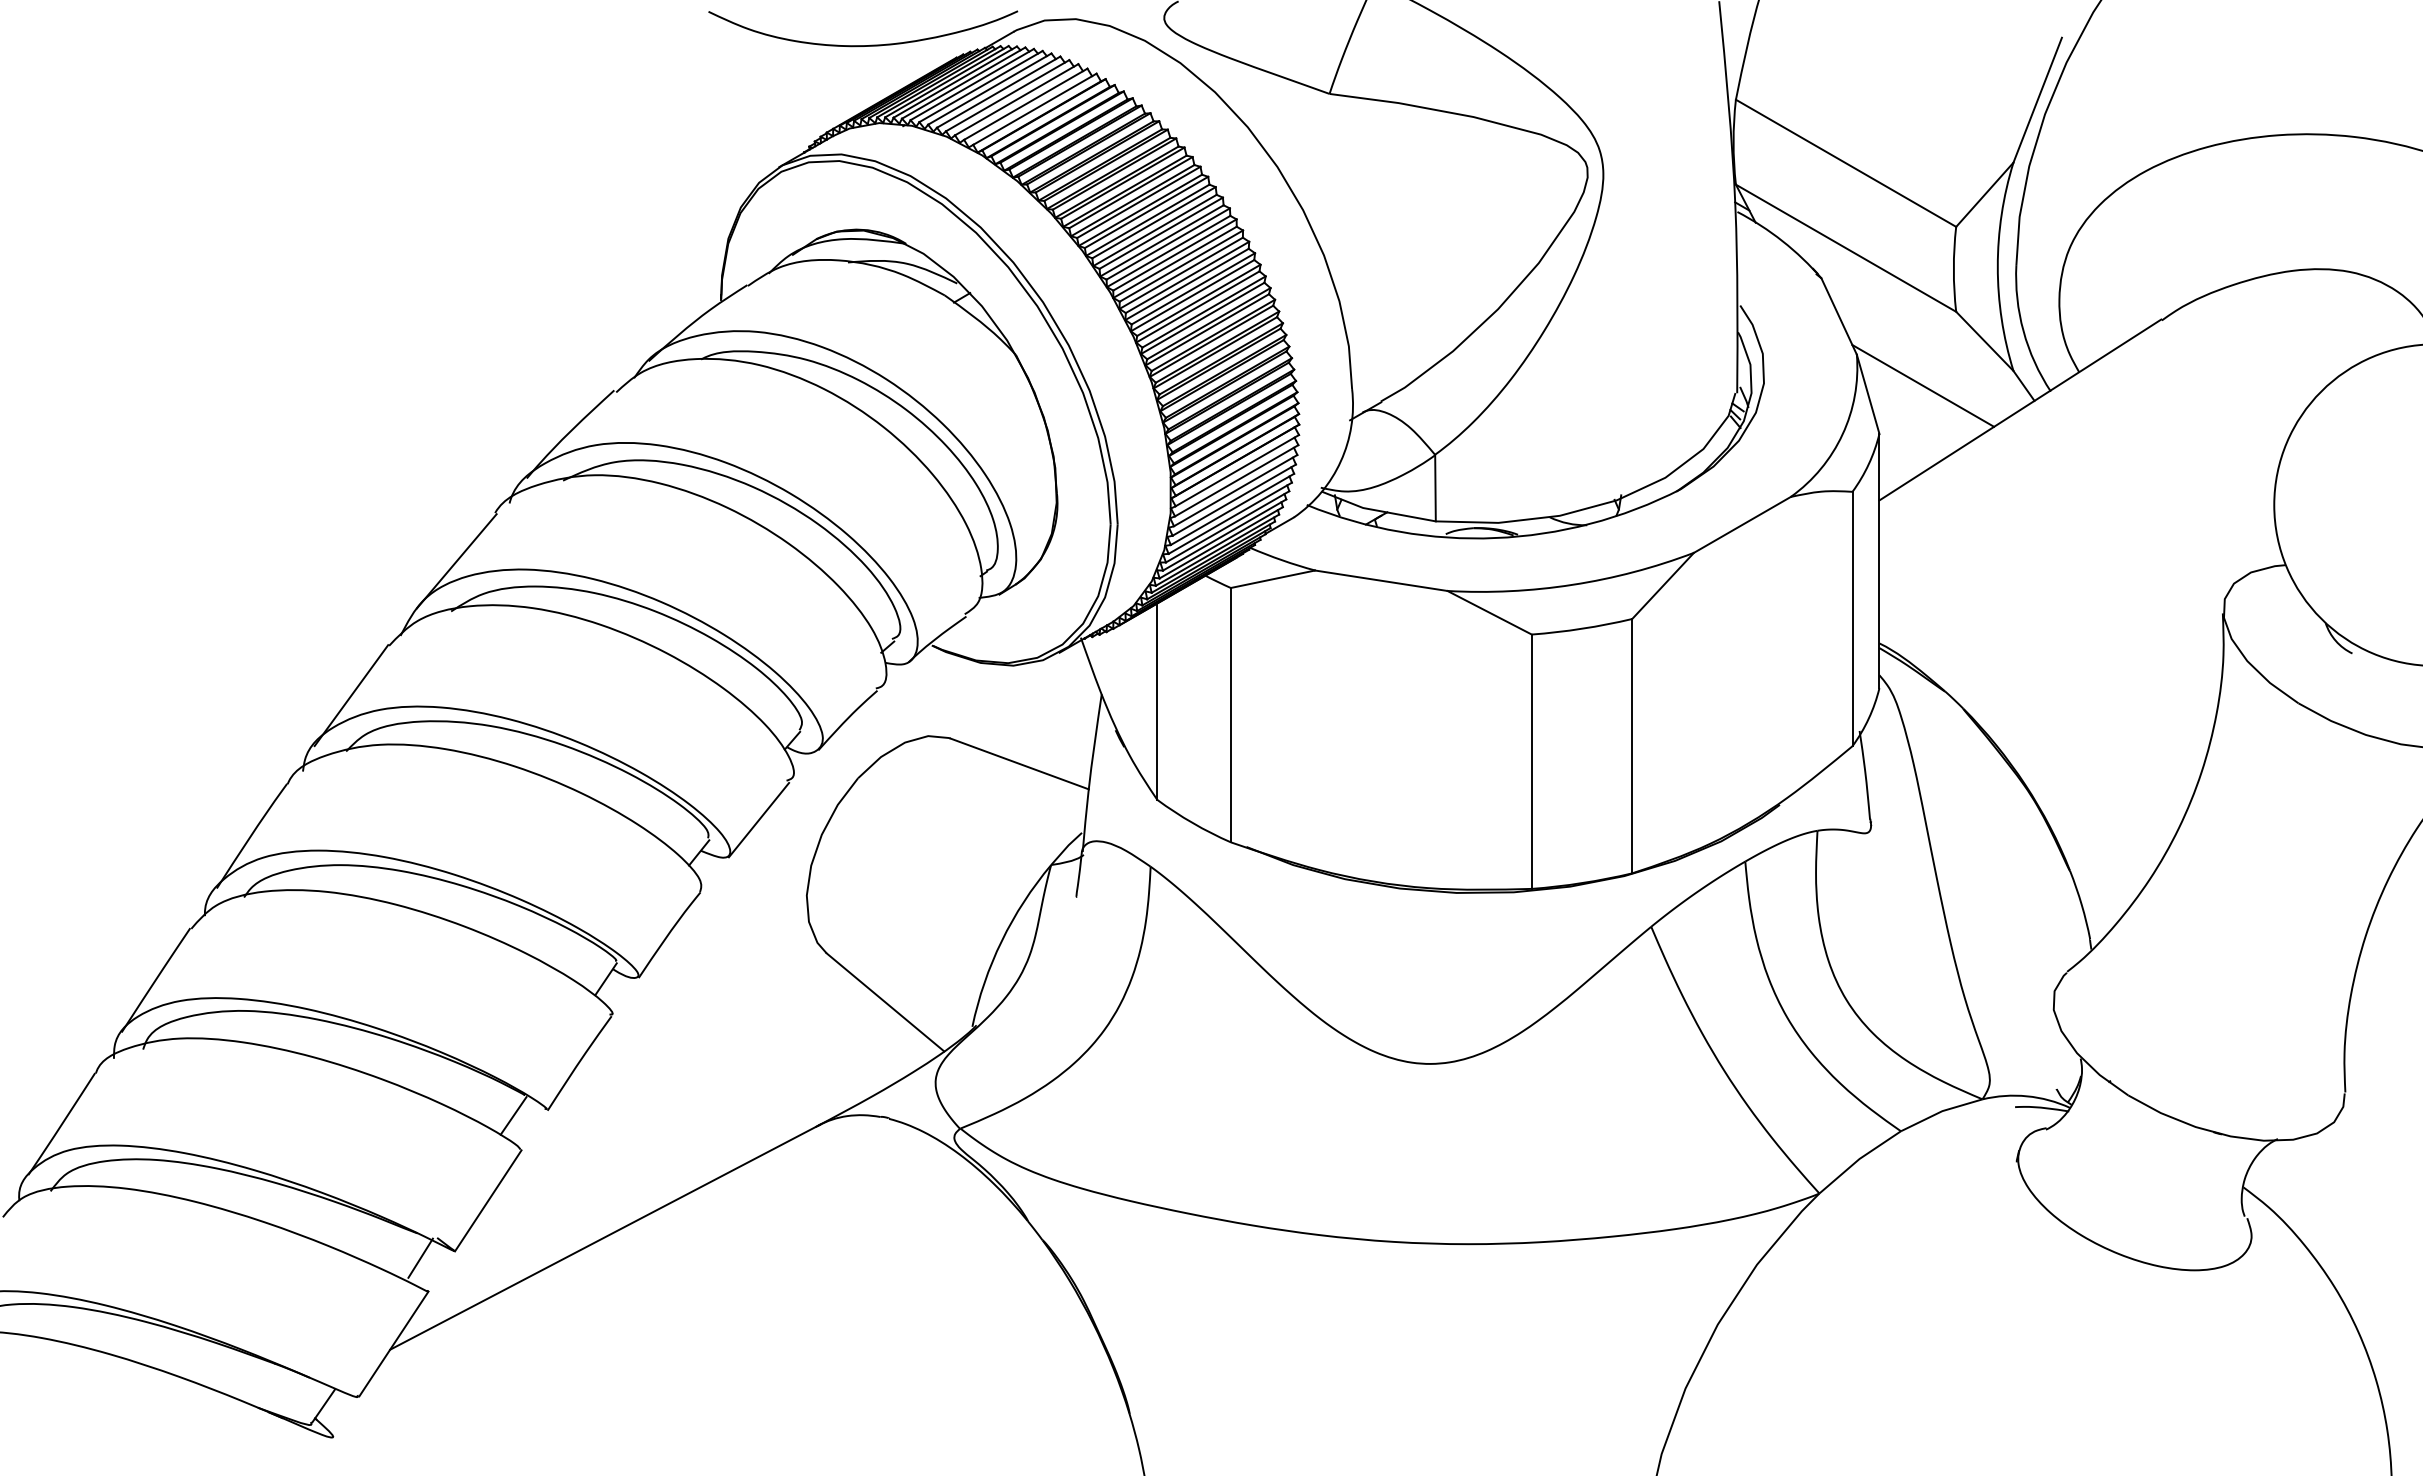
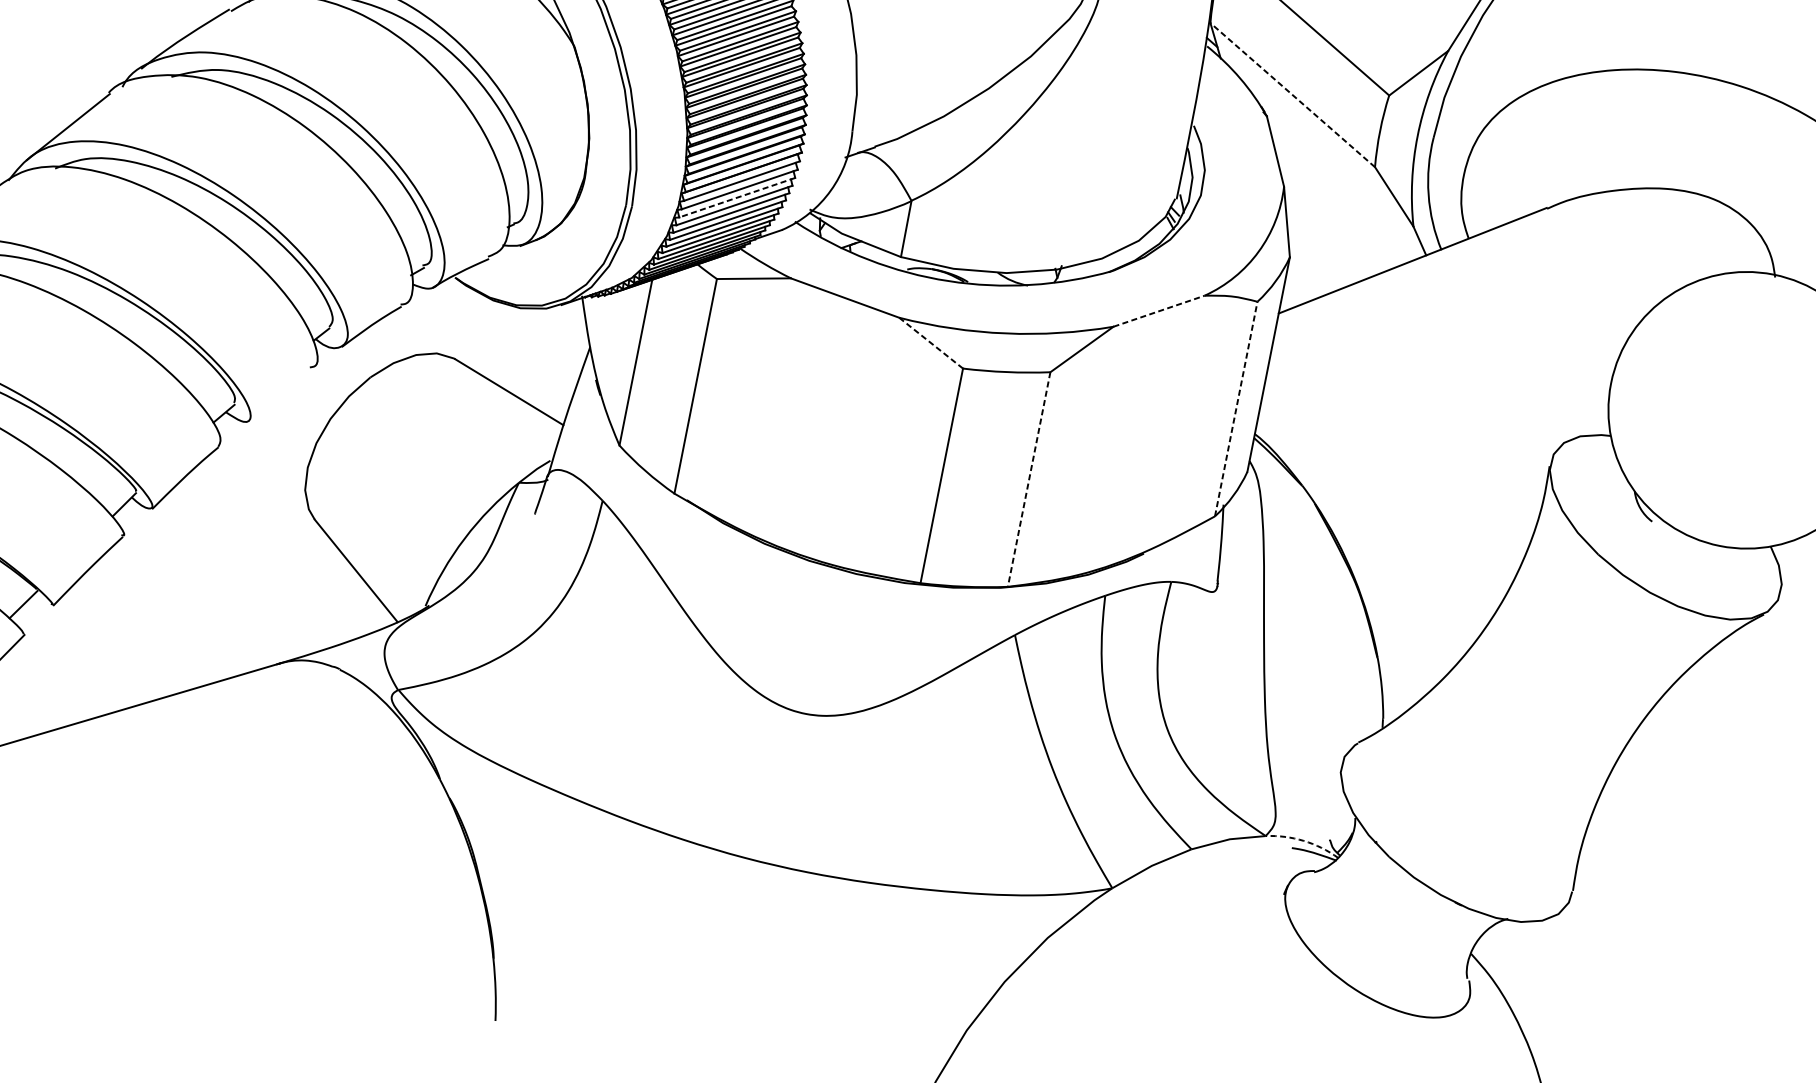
line: (1845, 248) -> (1292, 95), solid -> dashed
line: (1923, 385) -> (1335, 223), removed
line: (1235, 490) -> (737, 197), solid -> dashed
line: (1742, 524) -> (1159, 310), solid -> dashed
line: (1490, 612) -> (931, 343), solid -> dashed
line: (1852, 618) -> (1236, 408), solid -> dashed
line: (1632, 746) -> (1029, 479), solid -> dashed
line: (758, 819) -> (279, 395), removed
arc: (2027, 1096) -> (1304, 841), solid -> dashed

